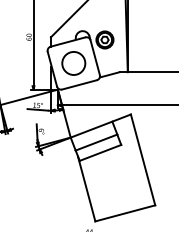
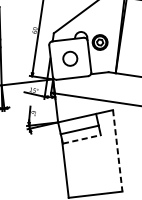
circle: (73, 63) -> (69, 58), size x0.7
line: (100, 152) -> (81, 139), solid -> dashed
line: (143, 160) -> (118, 151), solid -> dashed

